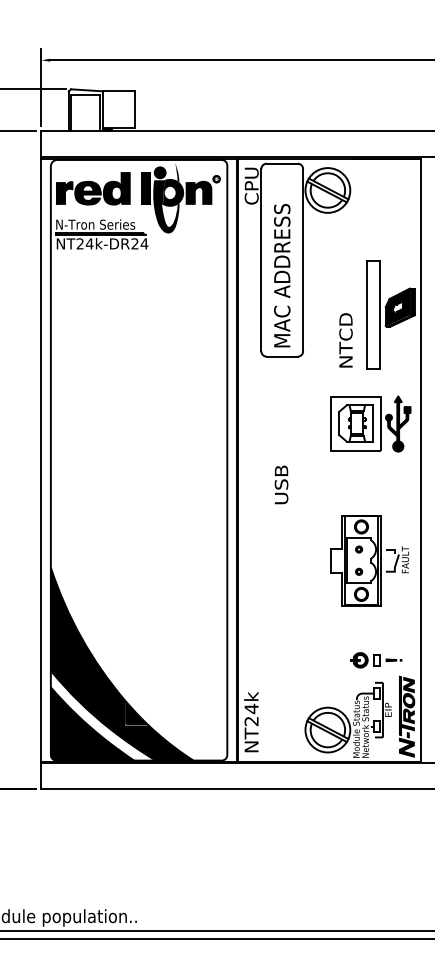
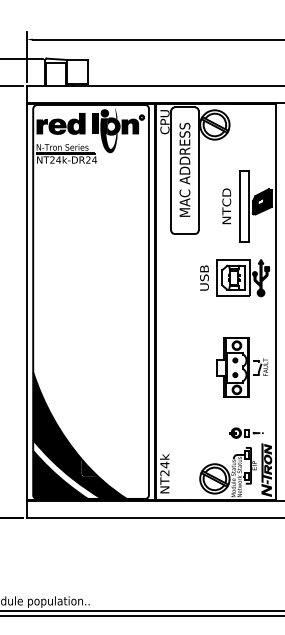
text: (281, 275) -> (184, 169), moved
text: (345, 340) -> (226, 206), moved
text: (281, 484) -> (204, 277), moved

